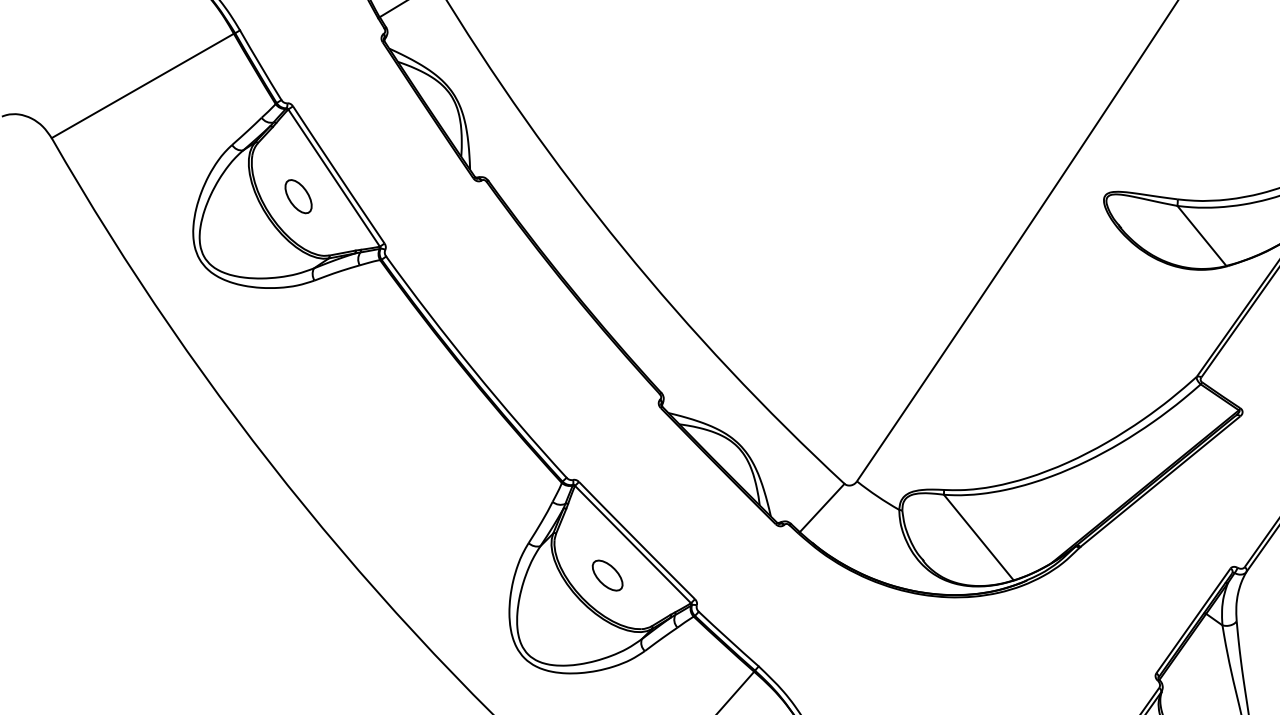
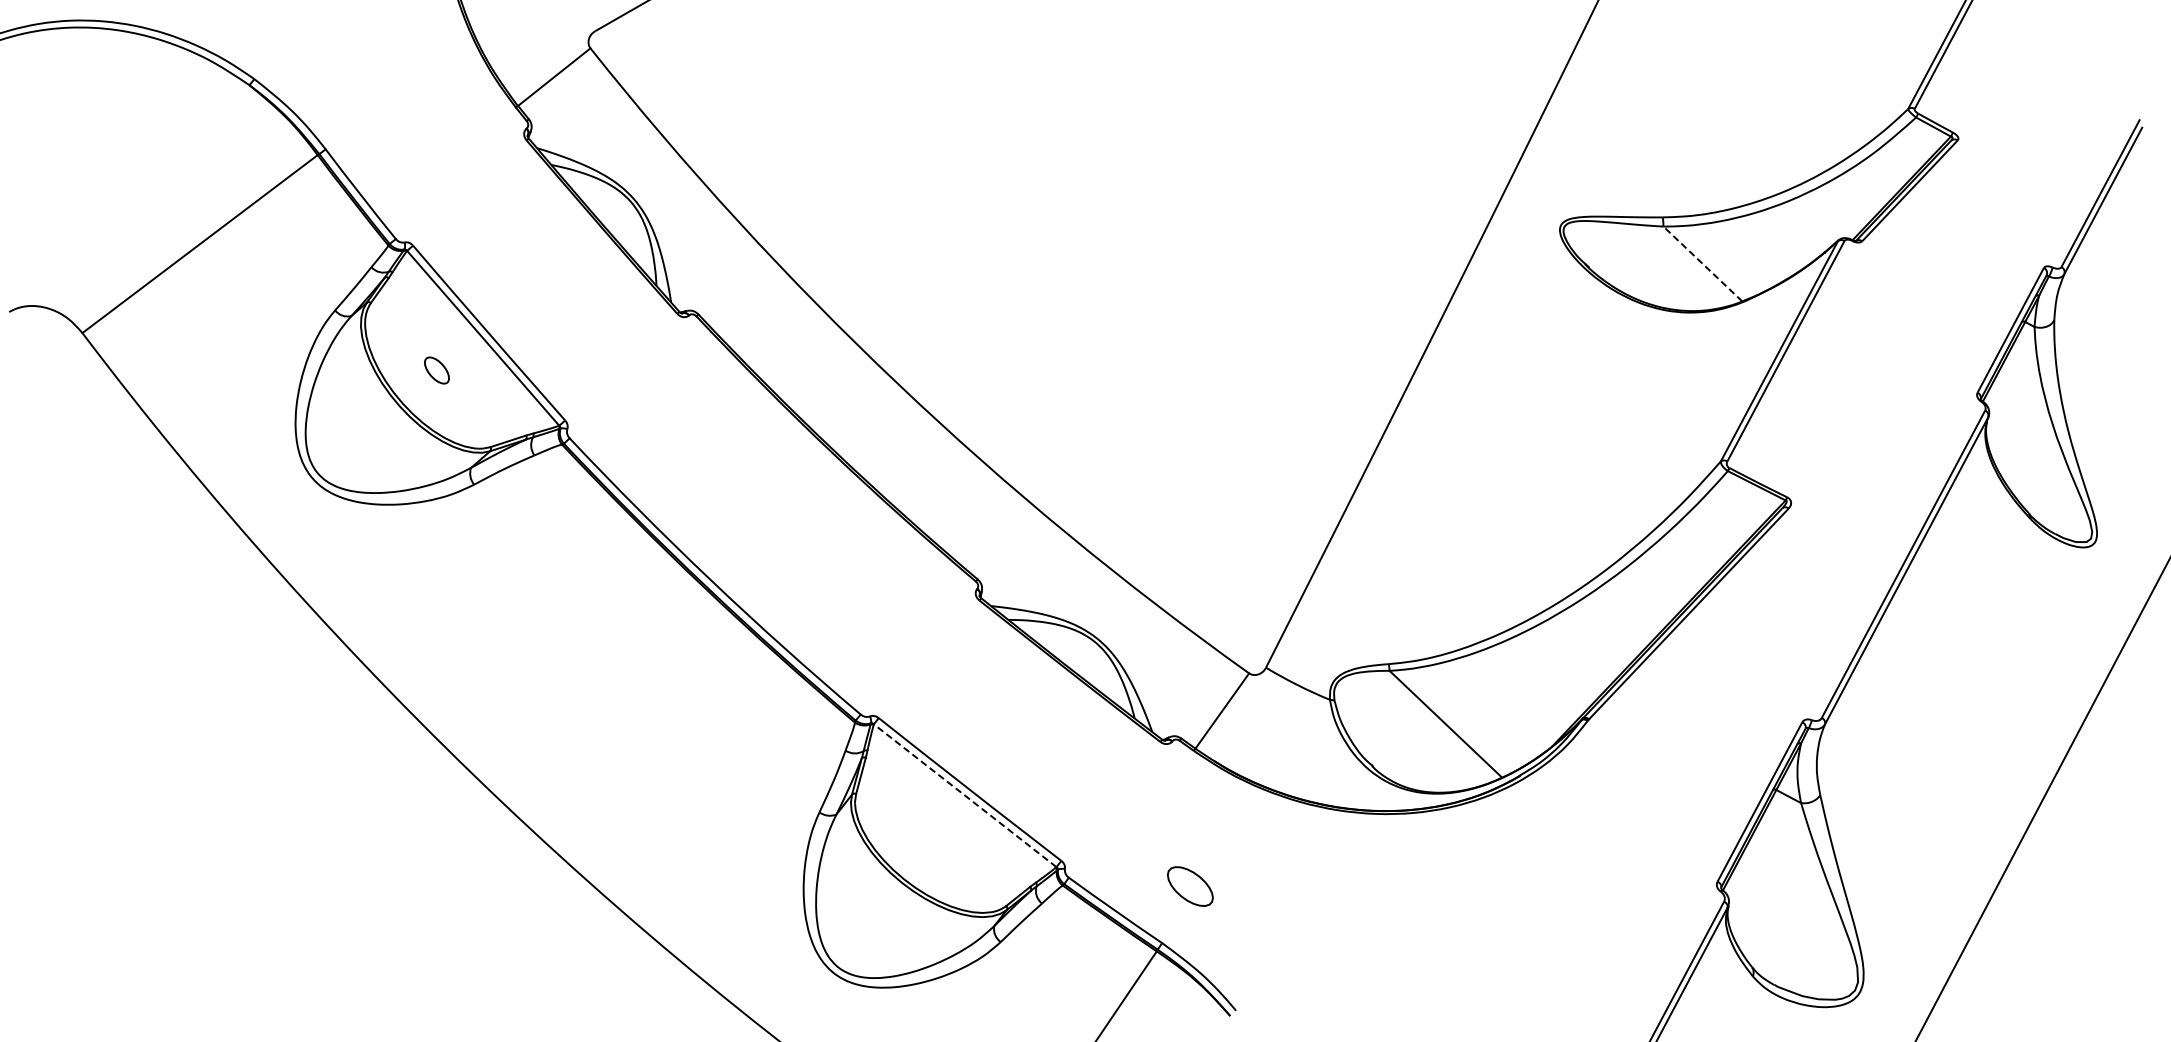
part: (298, 196) -> (436, 370), size x0.6
line: (1201, 235) -> (1702, 263), solid -> dashed
line: (633, 544) -> (965, 795), solid -> dashed
part: (607, 575) -> (1190, 886), moved

